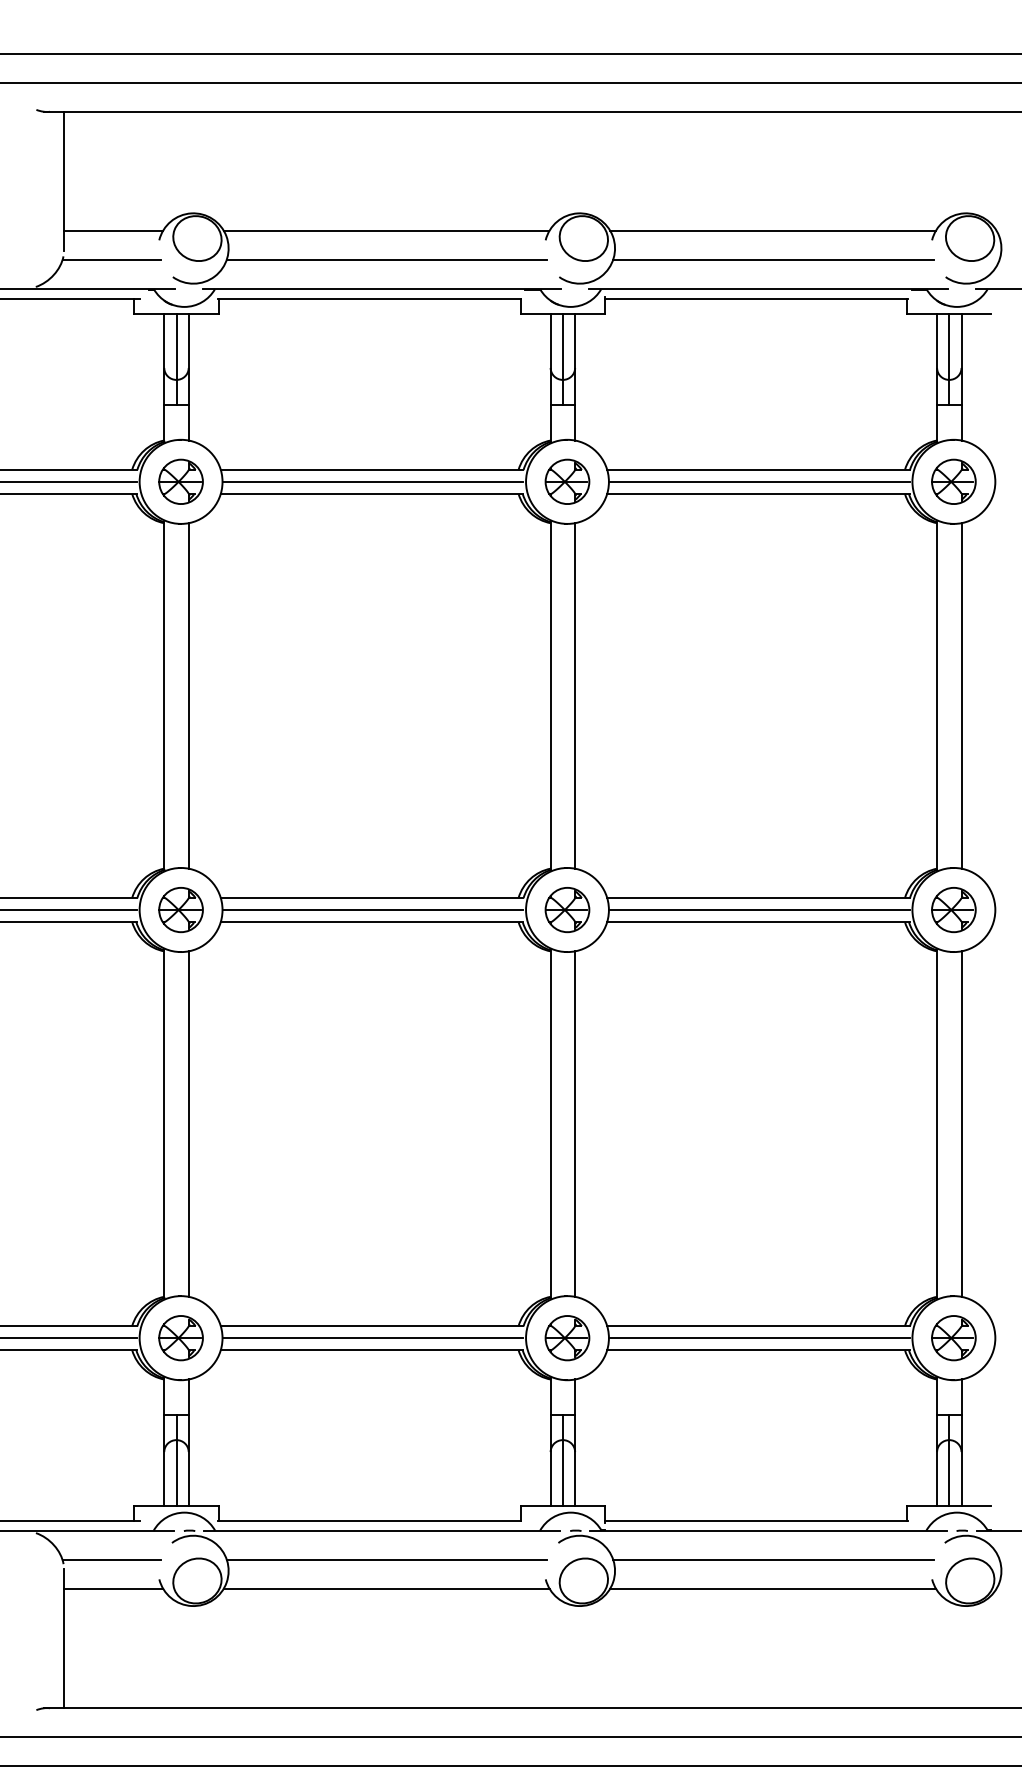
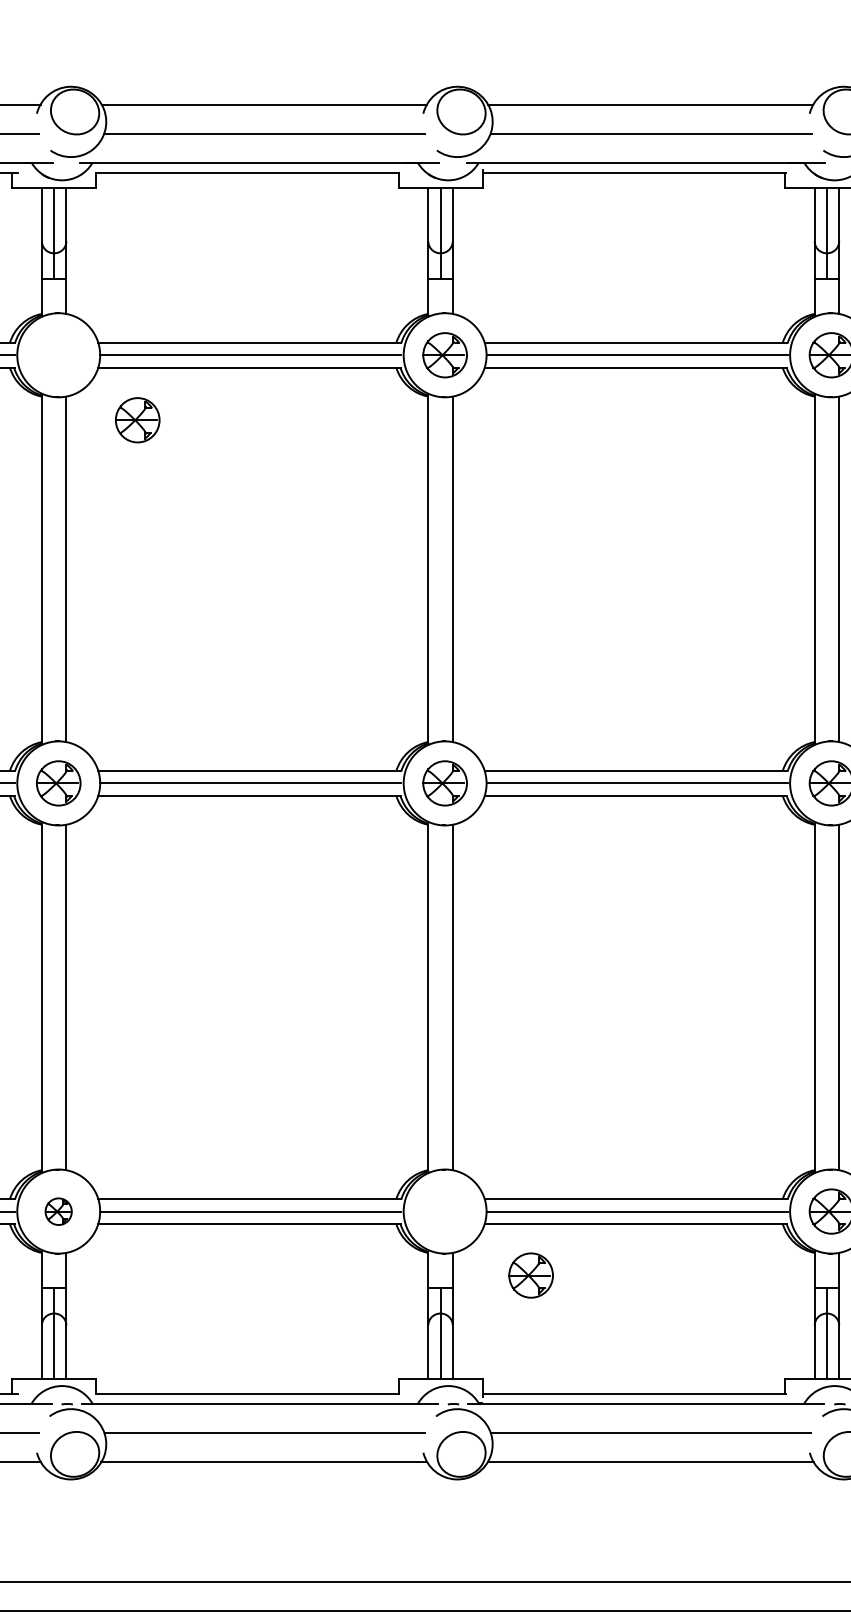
part: (180, 481) -> (137, 419), moved
part: (180, 1338) -> (58, 1211), size x0.6
part: (567, 1338) -> (531, 1275), moved

